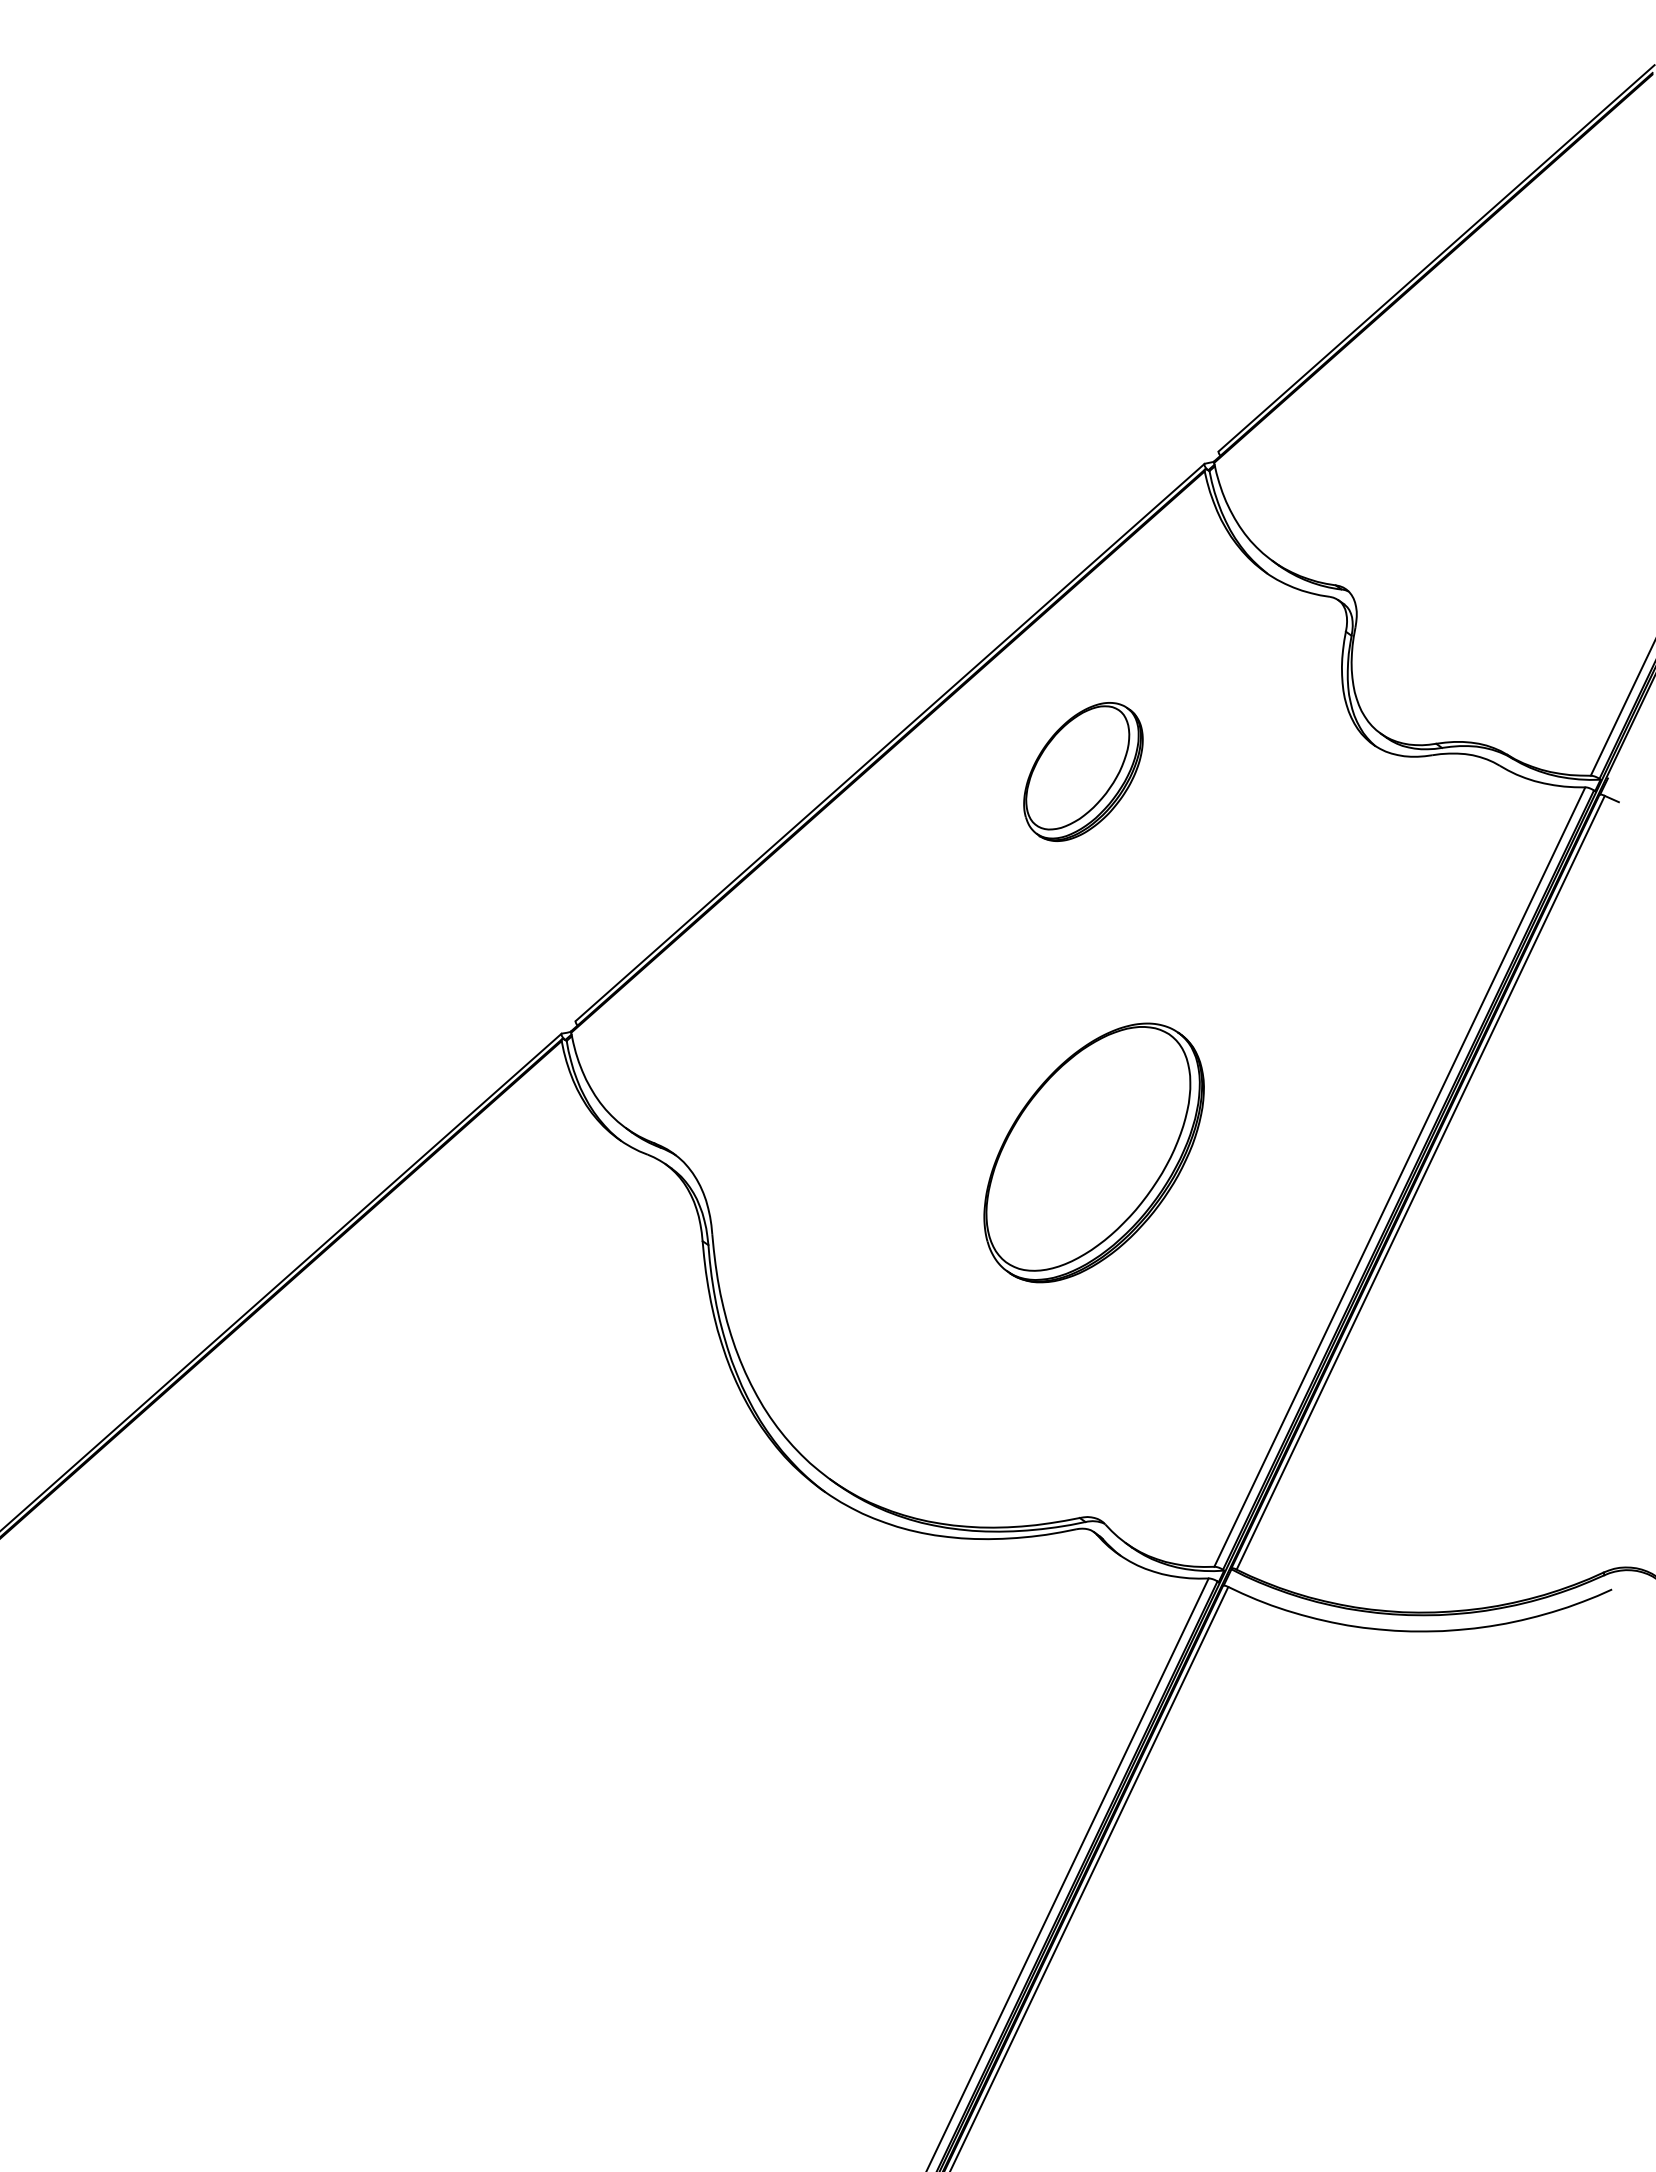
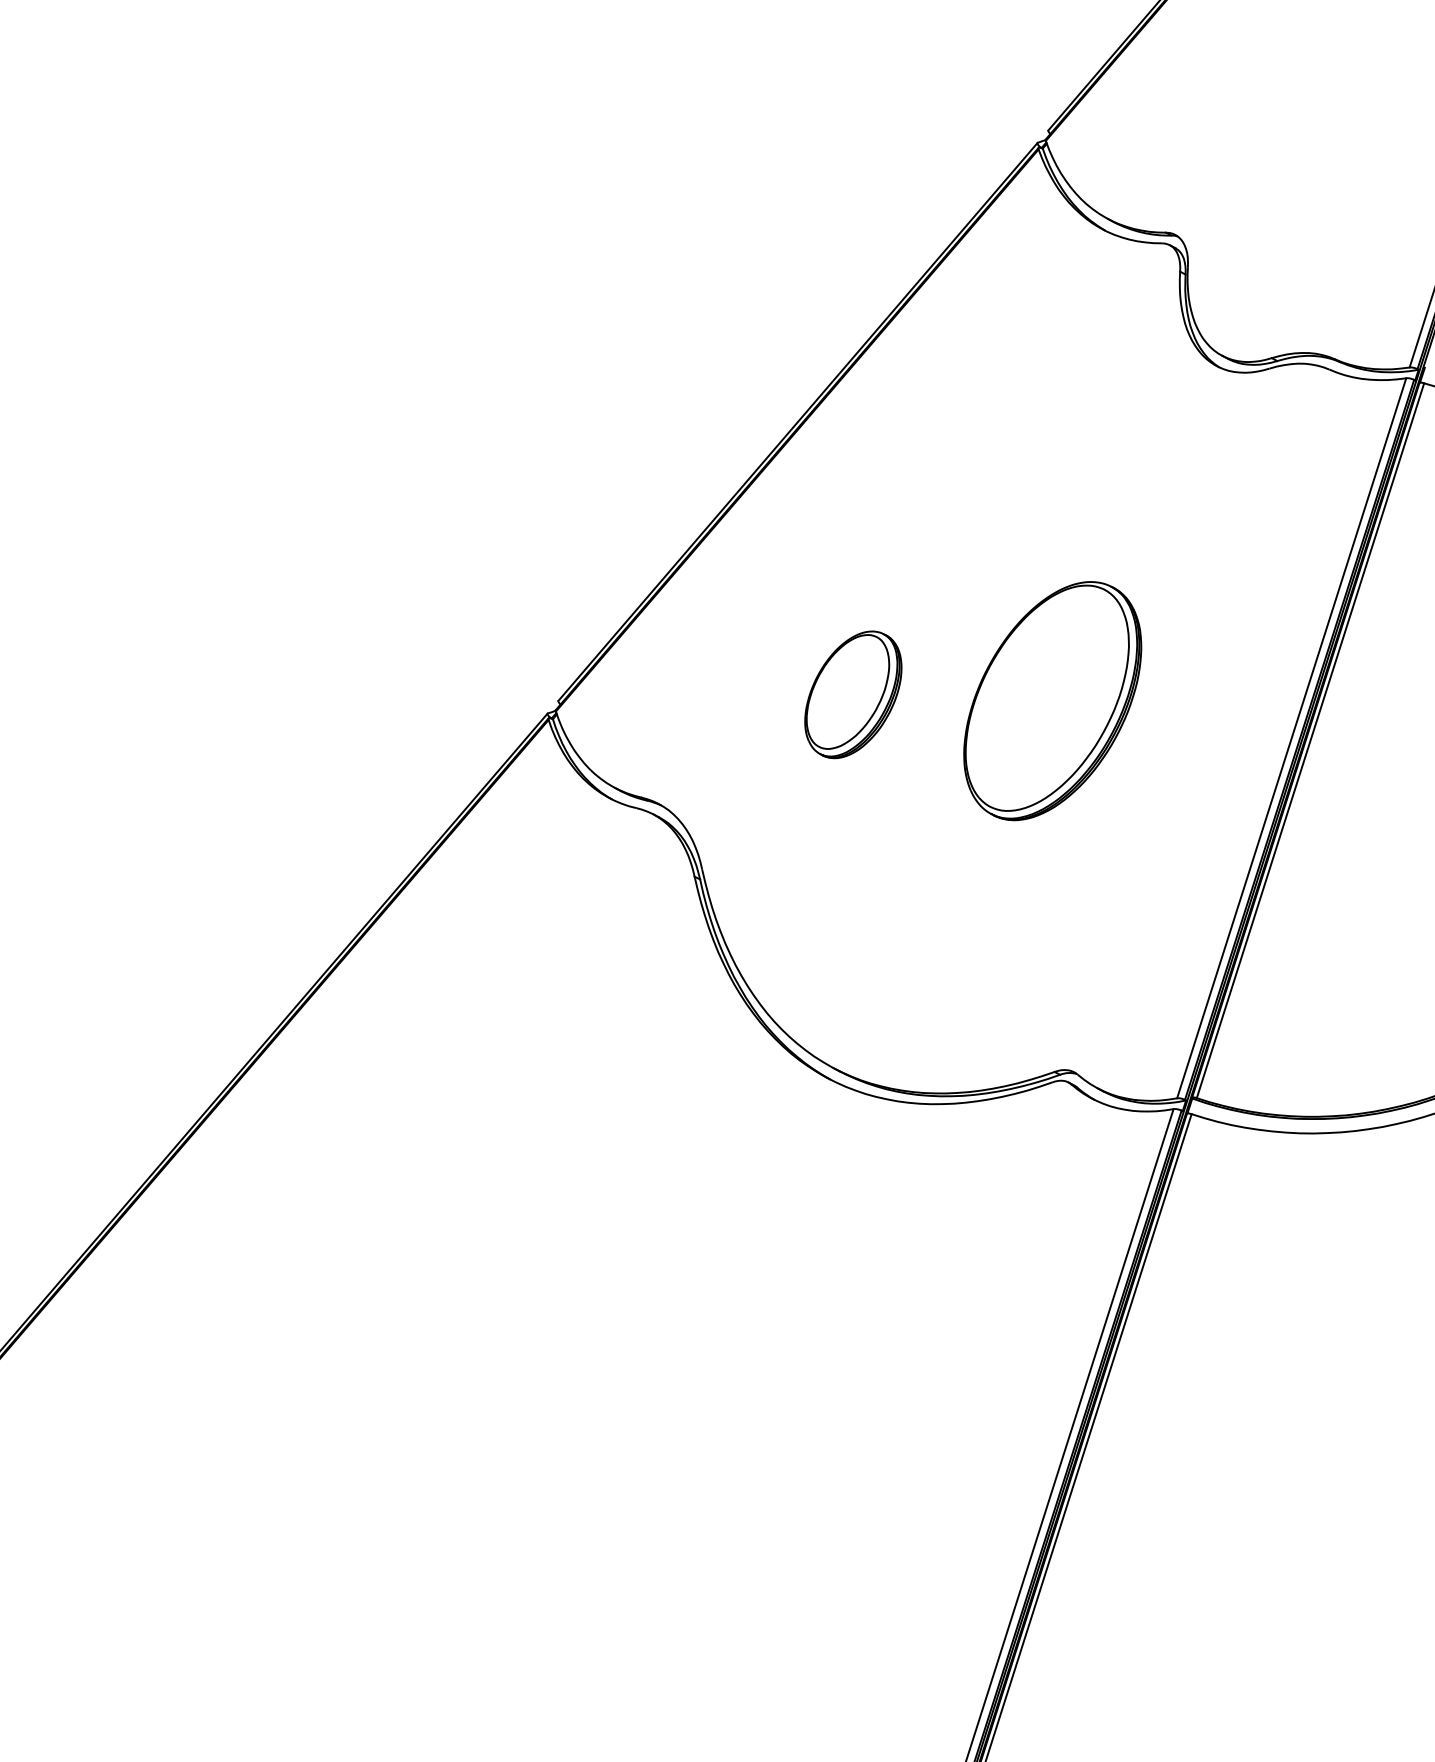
part: (1083, 771) -> (853, 694), moved
part: (1093, 1152) -> (1052, 700), moved

